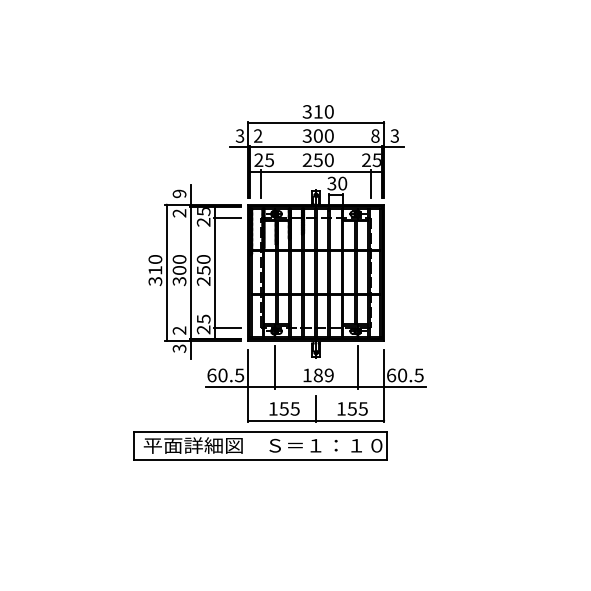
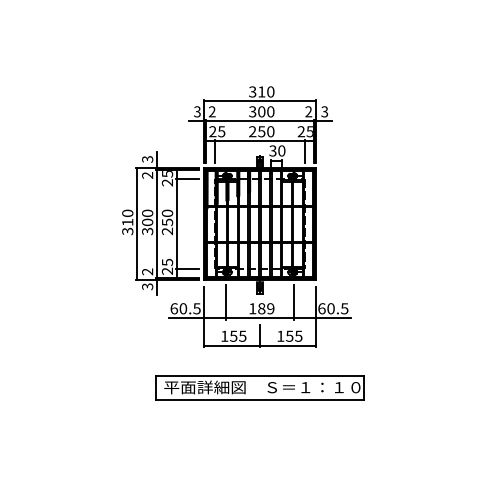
text: (375, 135) -> (308, 111), 8 -> 2
text: (179, 193) -> (147, 159), 9 -> 3
part: (259, 445) -> (259, 387), moved

